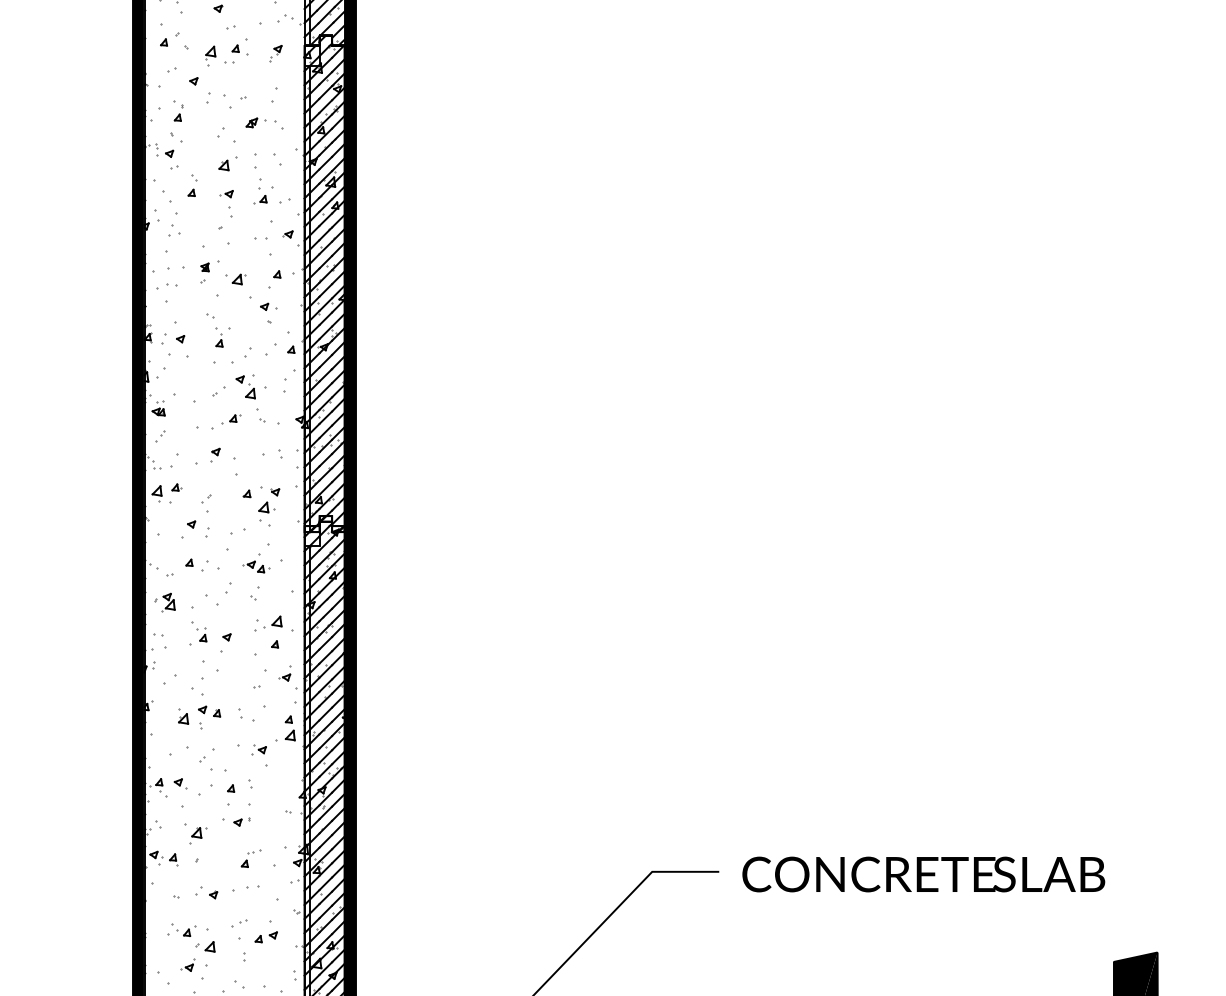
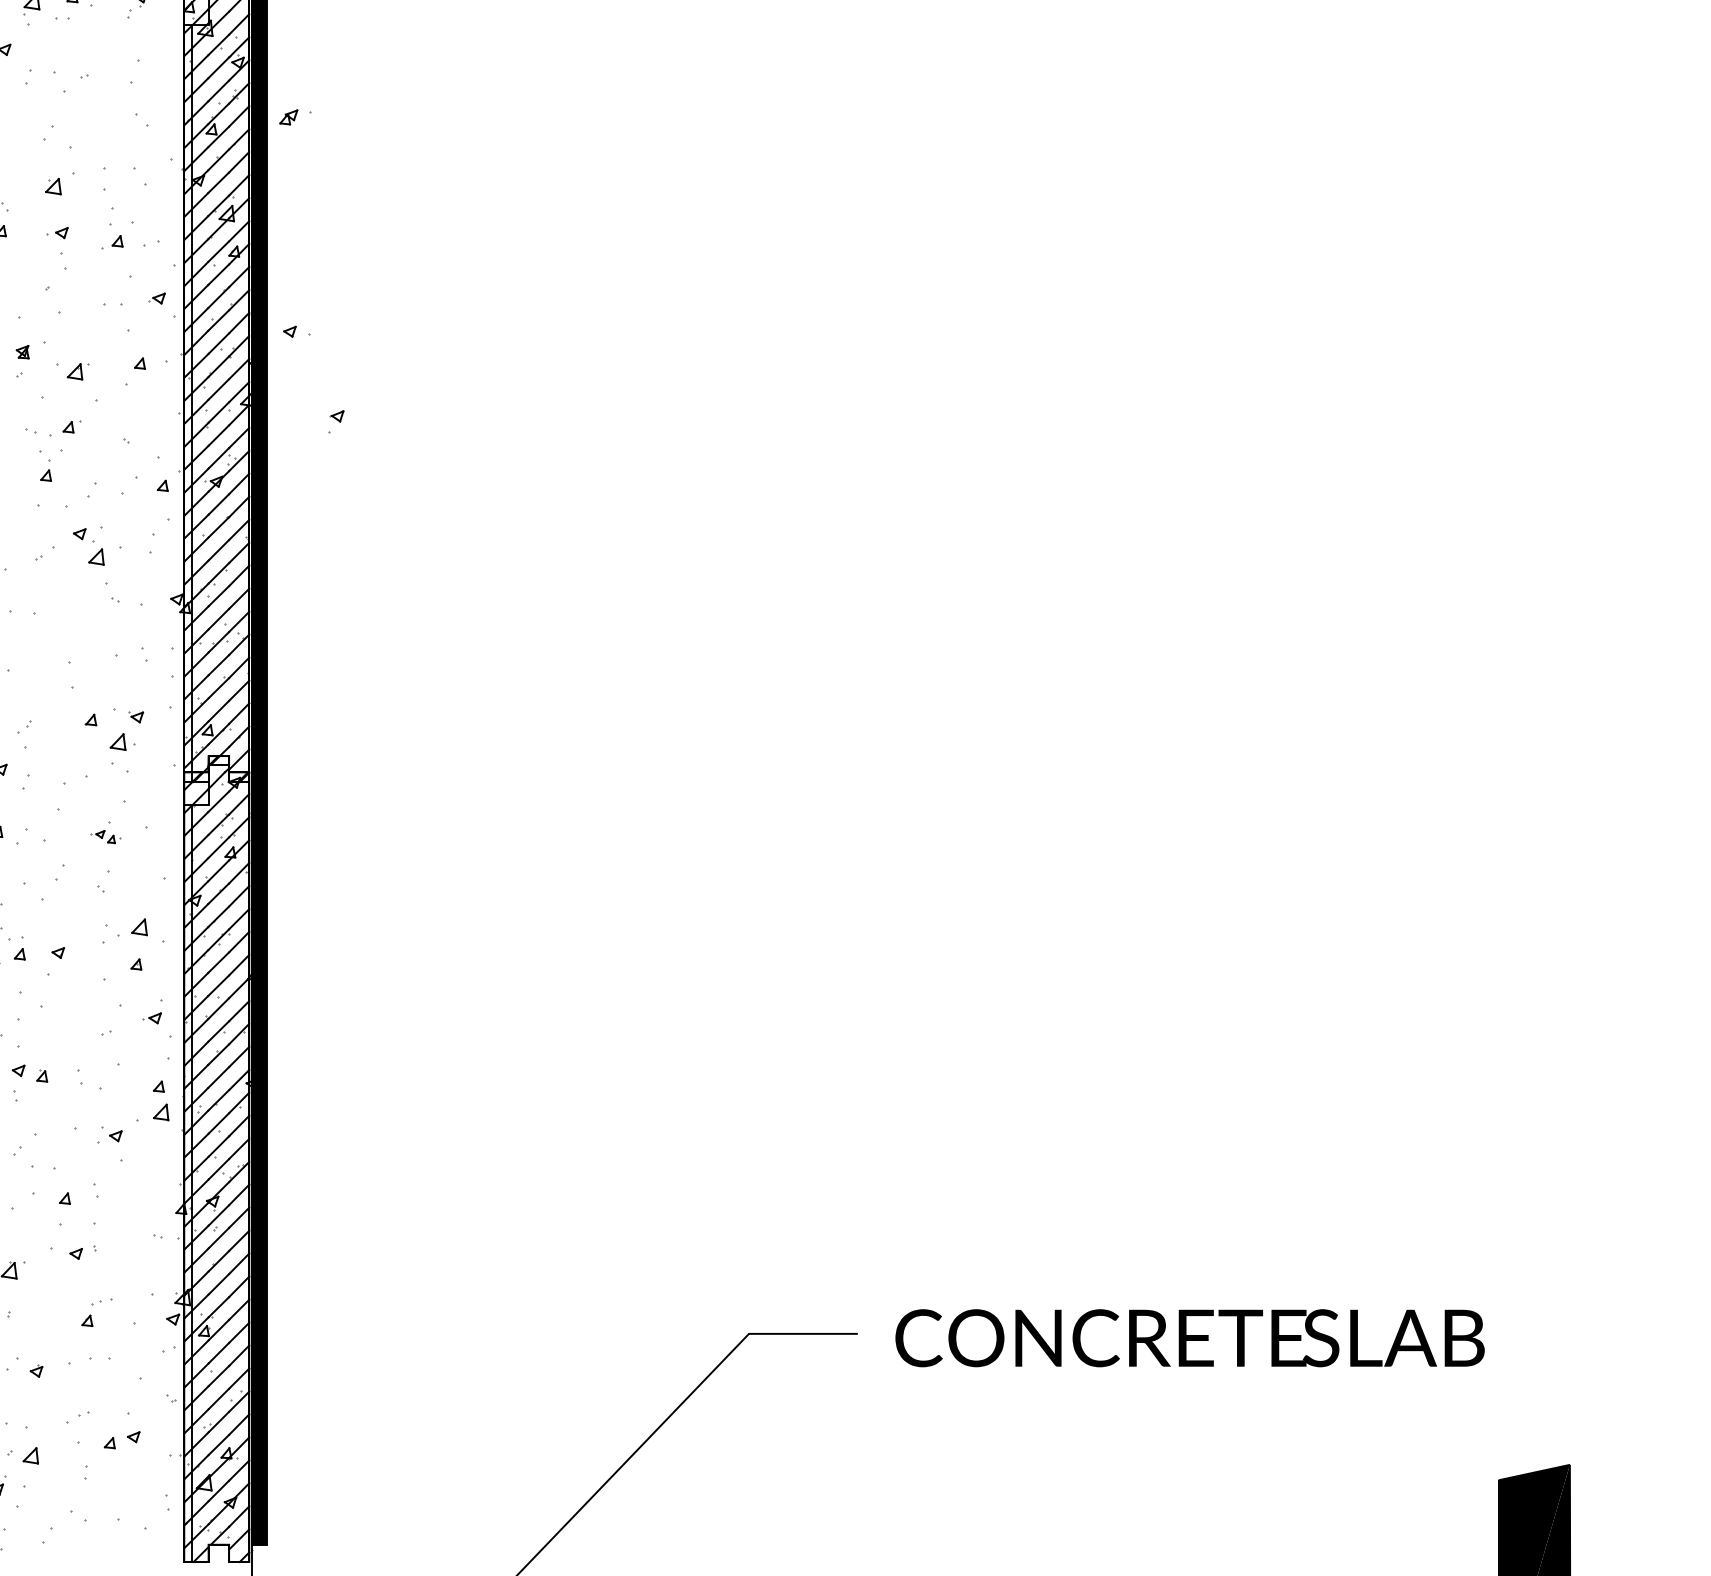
part: (255, 122) -> (294, 116), moved
part: (268, 306) -> (296, 331), moved
part: (231, 419) -> (65, 428), moved
part: (215, 454) -> (336, 420), moved
part: (256, 563) -> (106, 833), size x0.7

